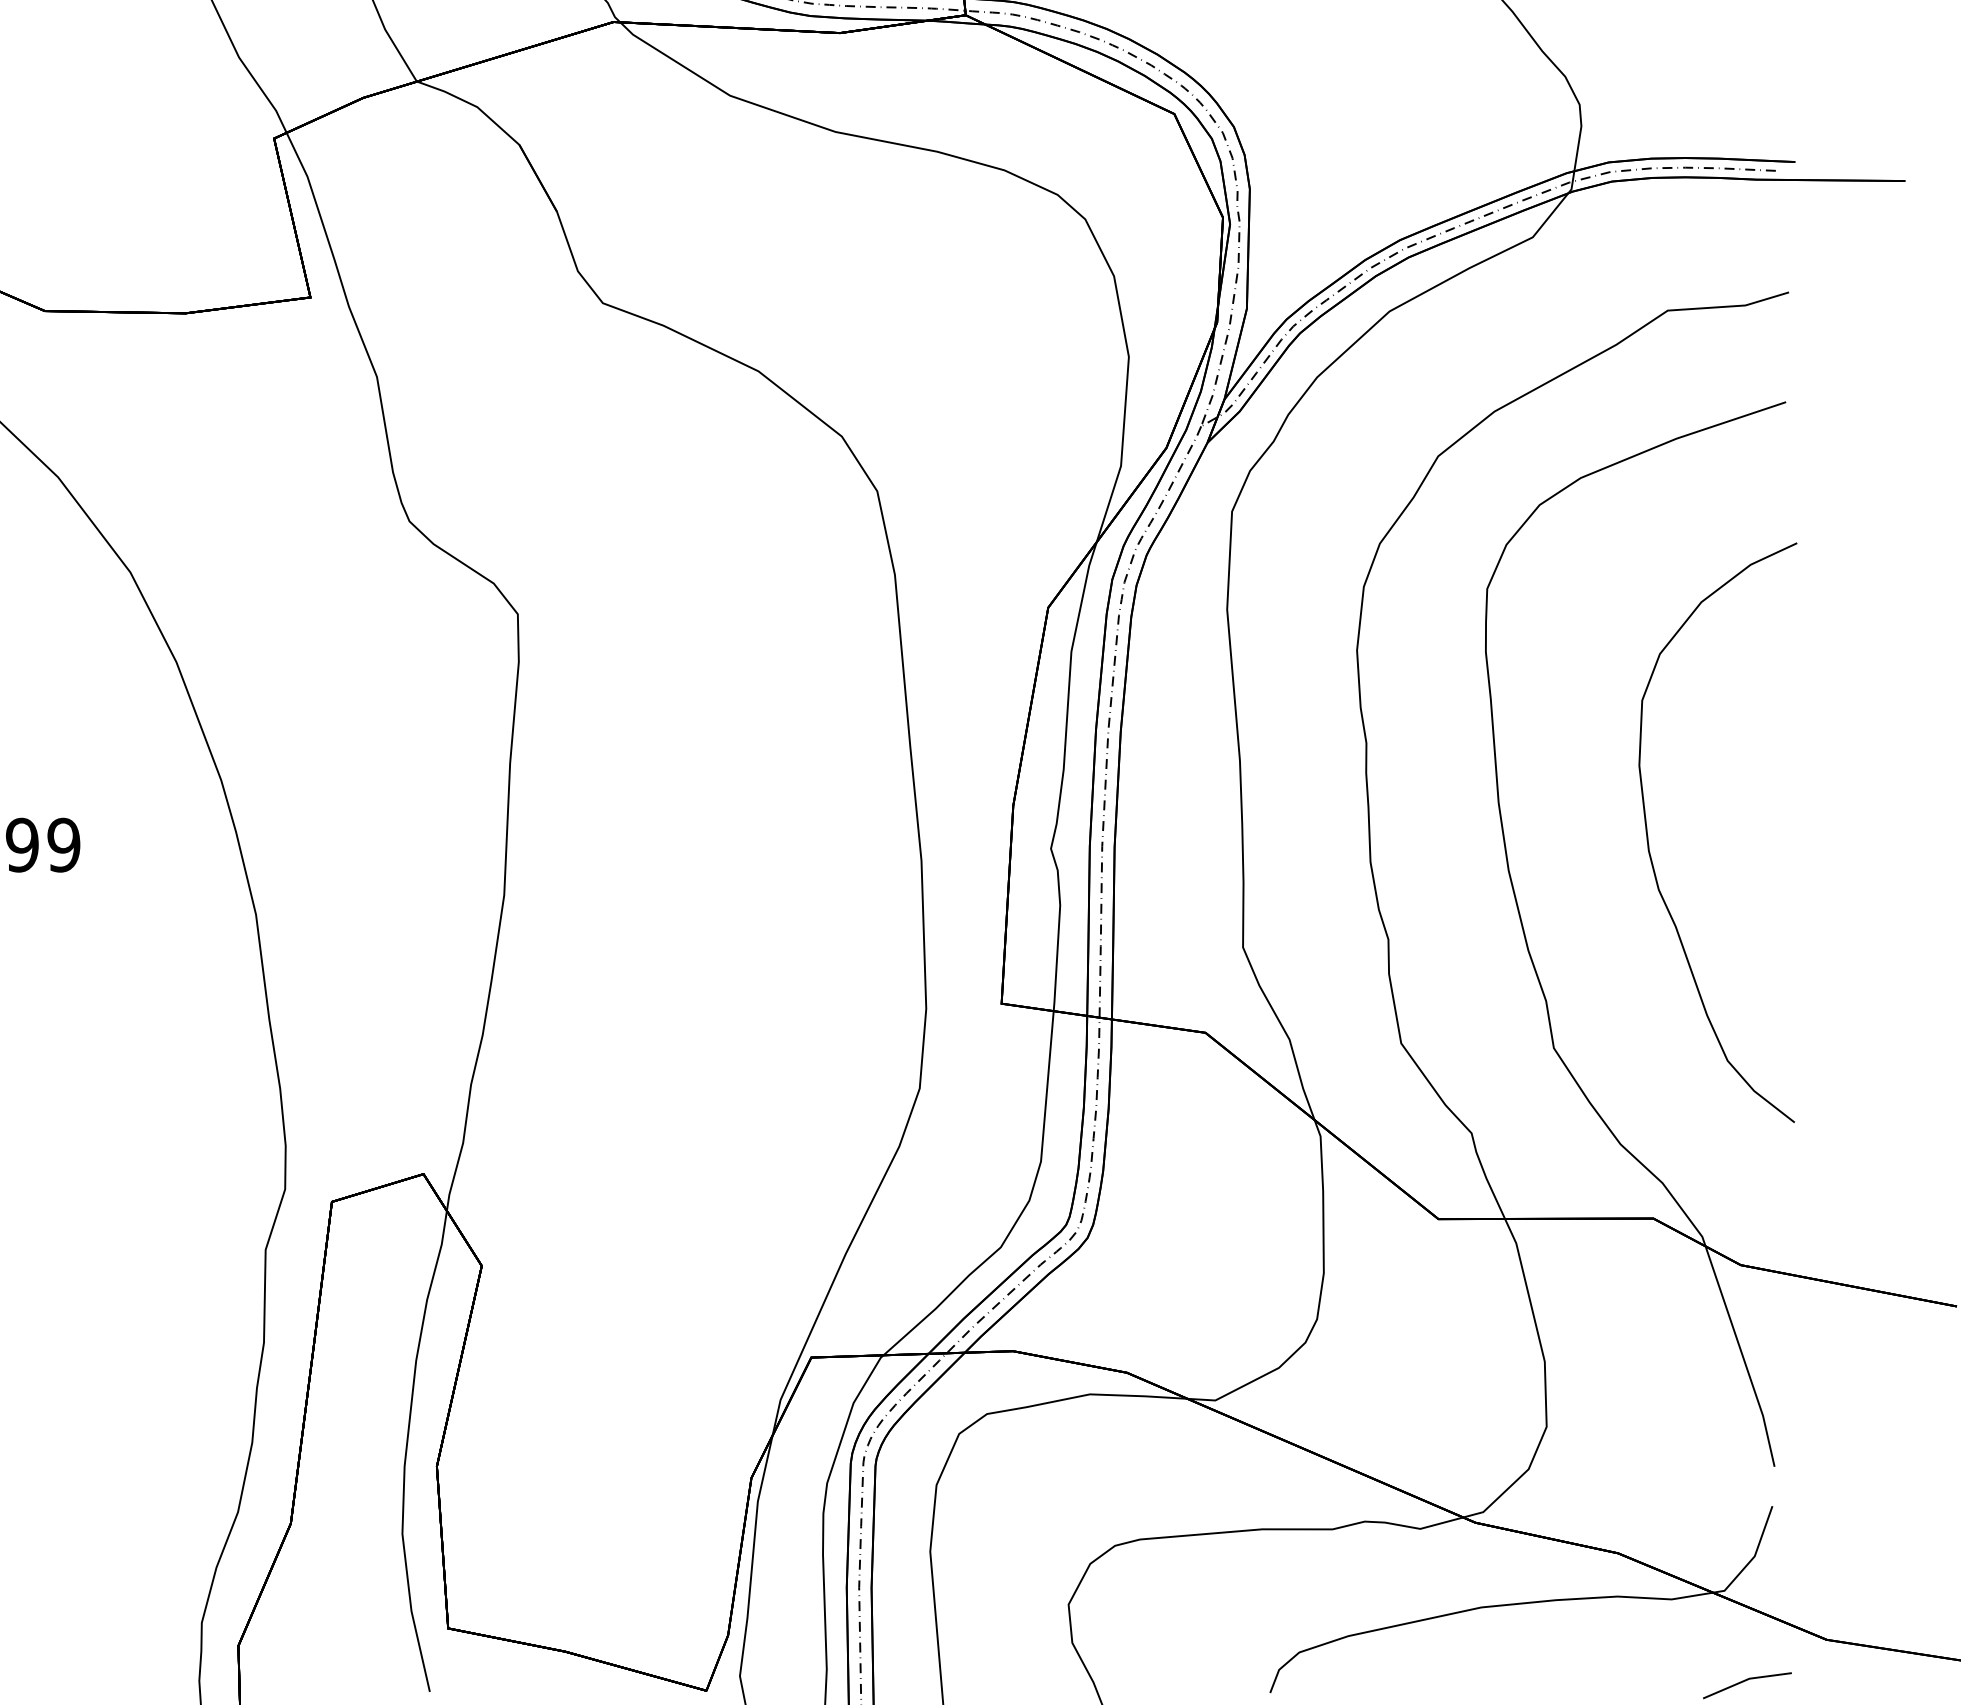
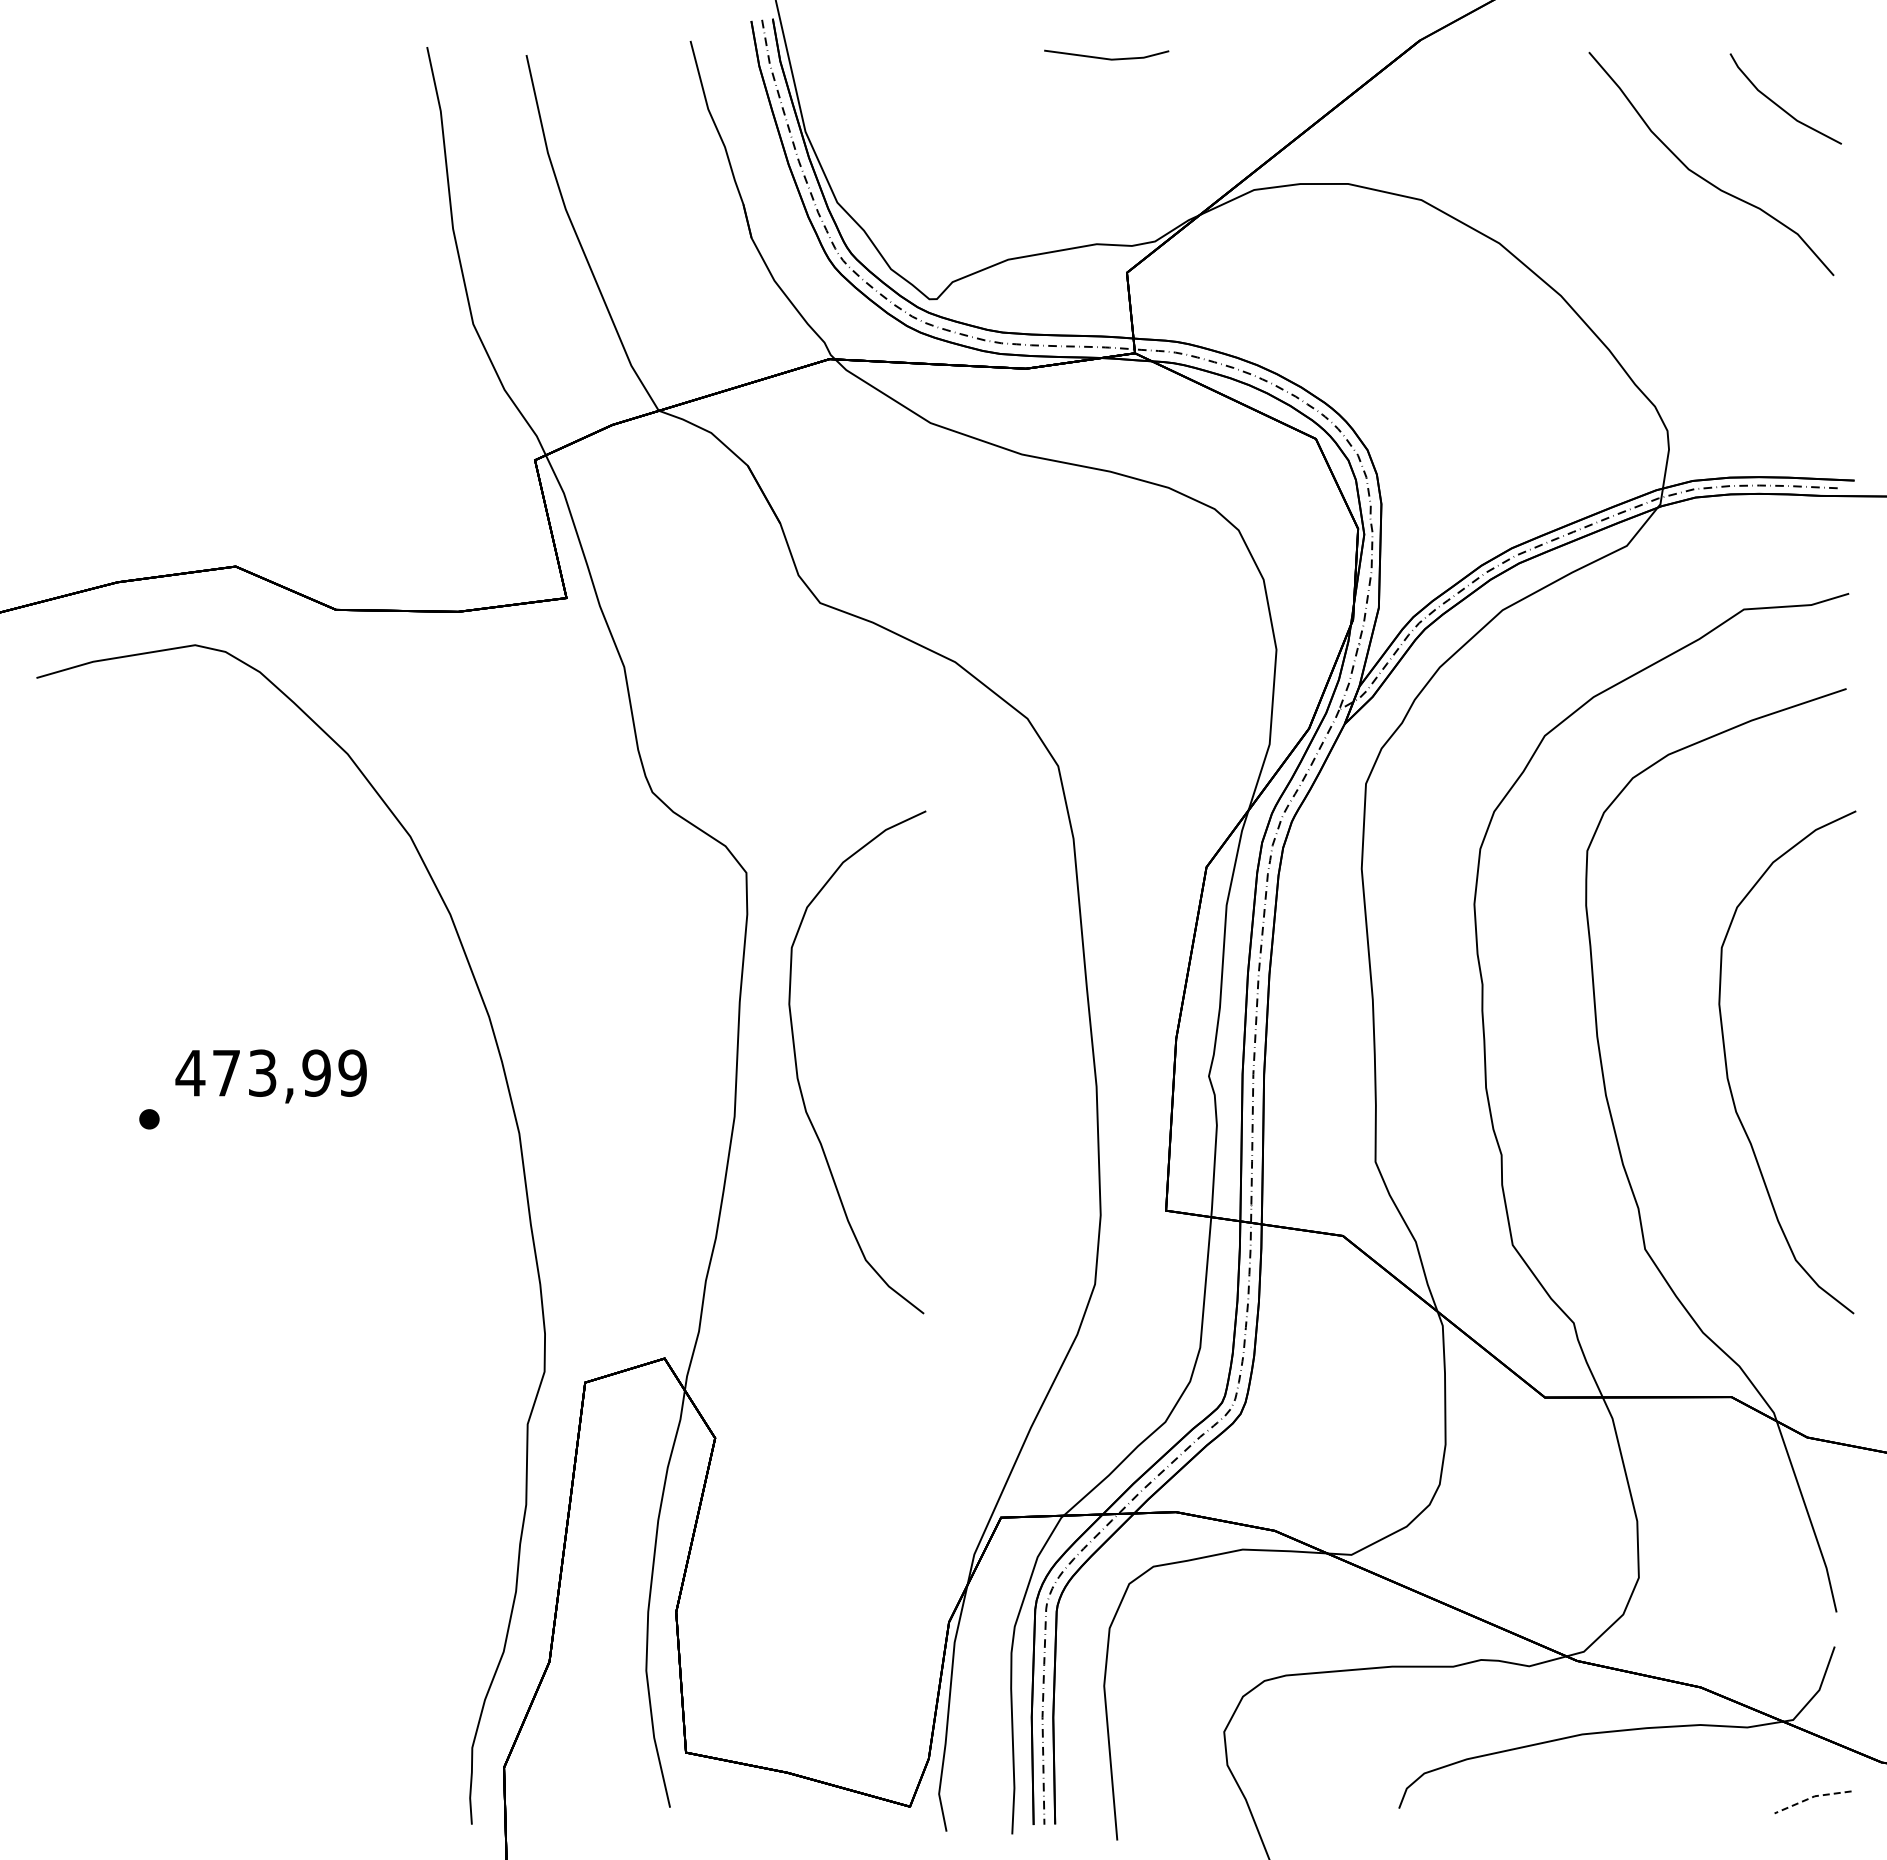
curve: (576, 836) -> (797, 1065), added
line: (1746, 1680) -> (1812, 1797), solid -> dashed

